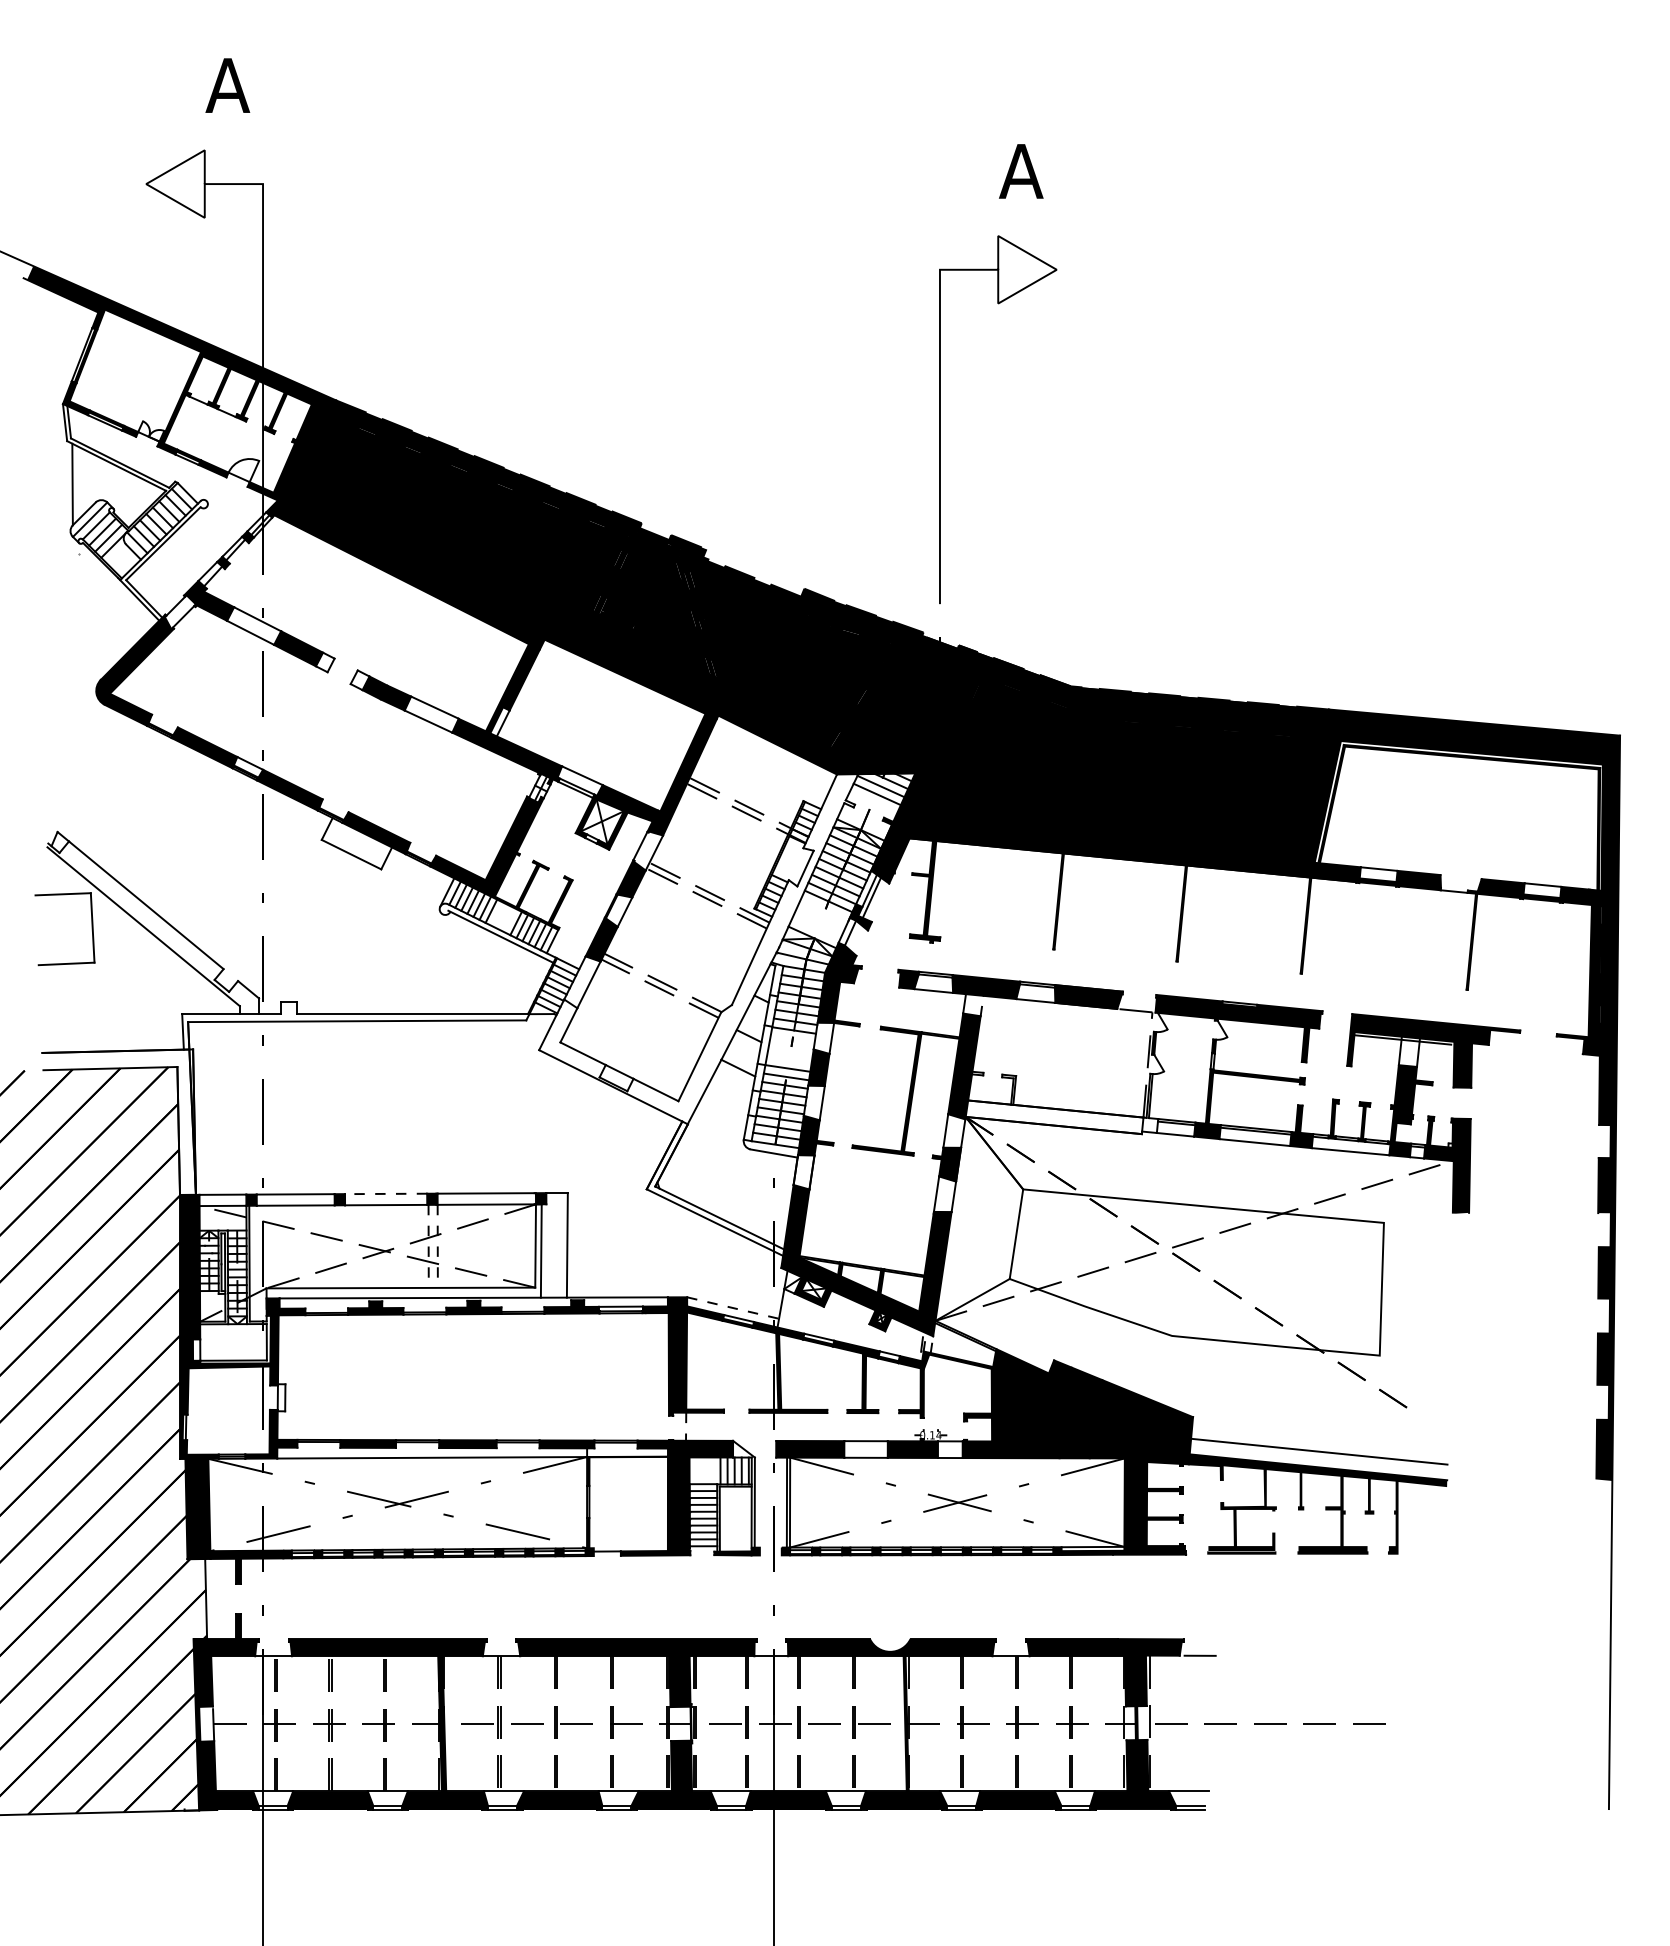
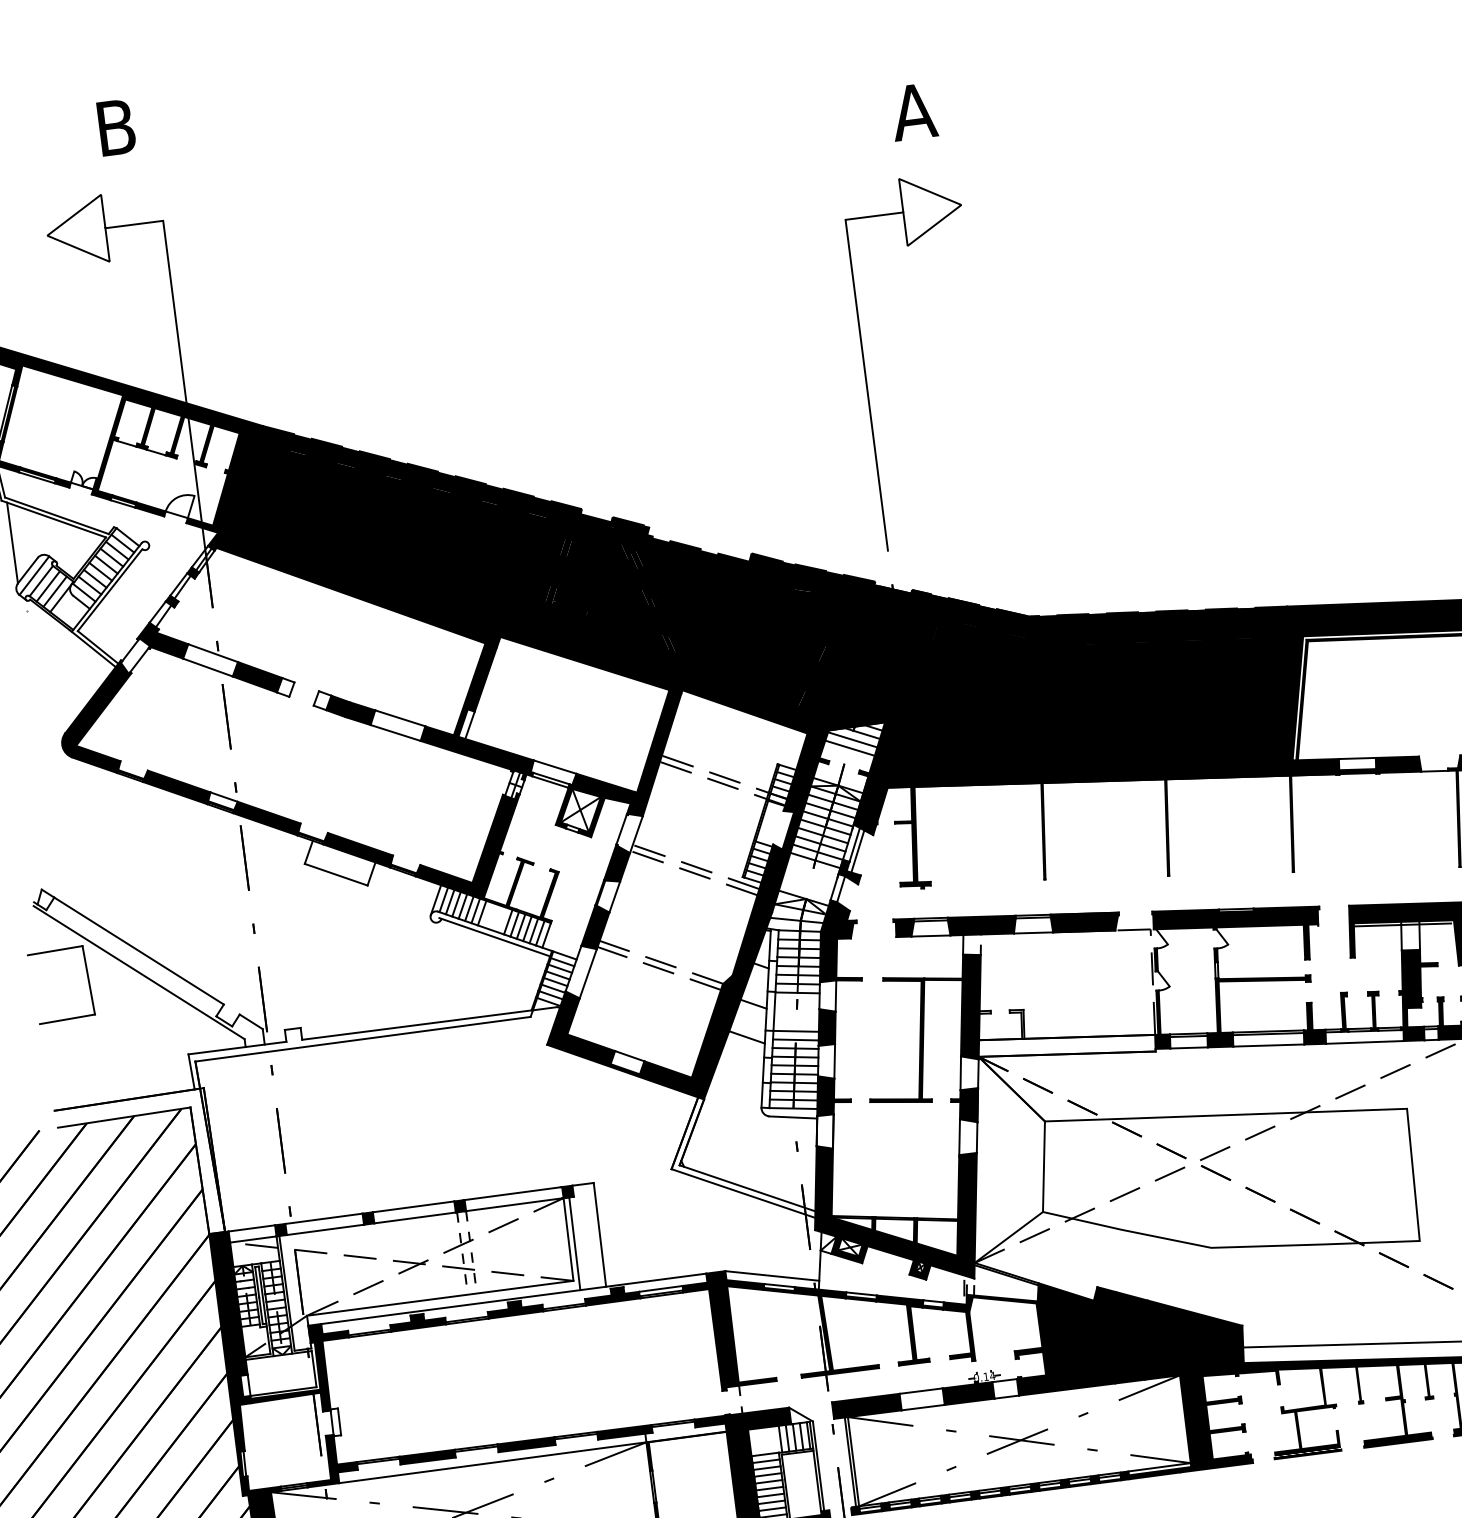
text: (227, 85) -> (115, 127), A -> B
fill: (698, 949) -> (692, 924), added
fill: (1150, 1103) -> (1160, 1020), added
line: (385, 1193) -> (412, 1206), dashed -> solid
line: (733, 1308) -> (772, 1276), dashed -> solid

